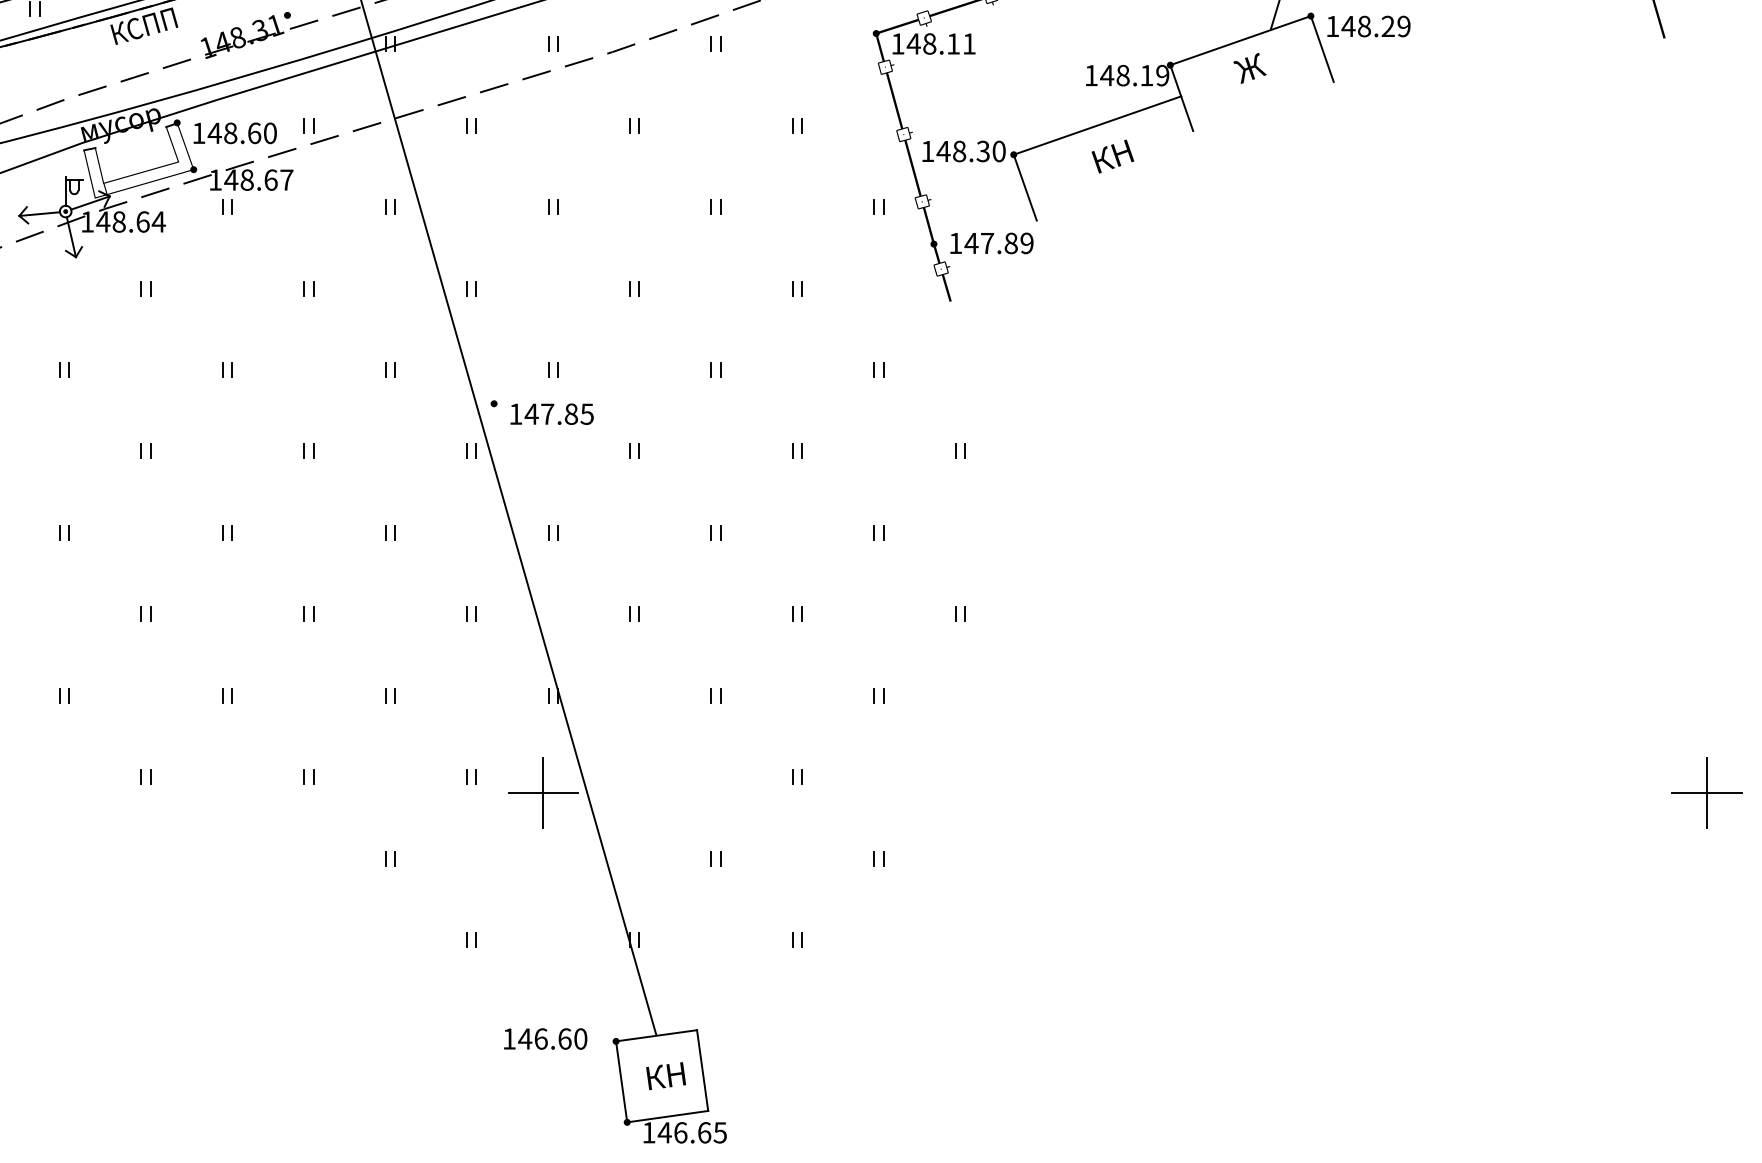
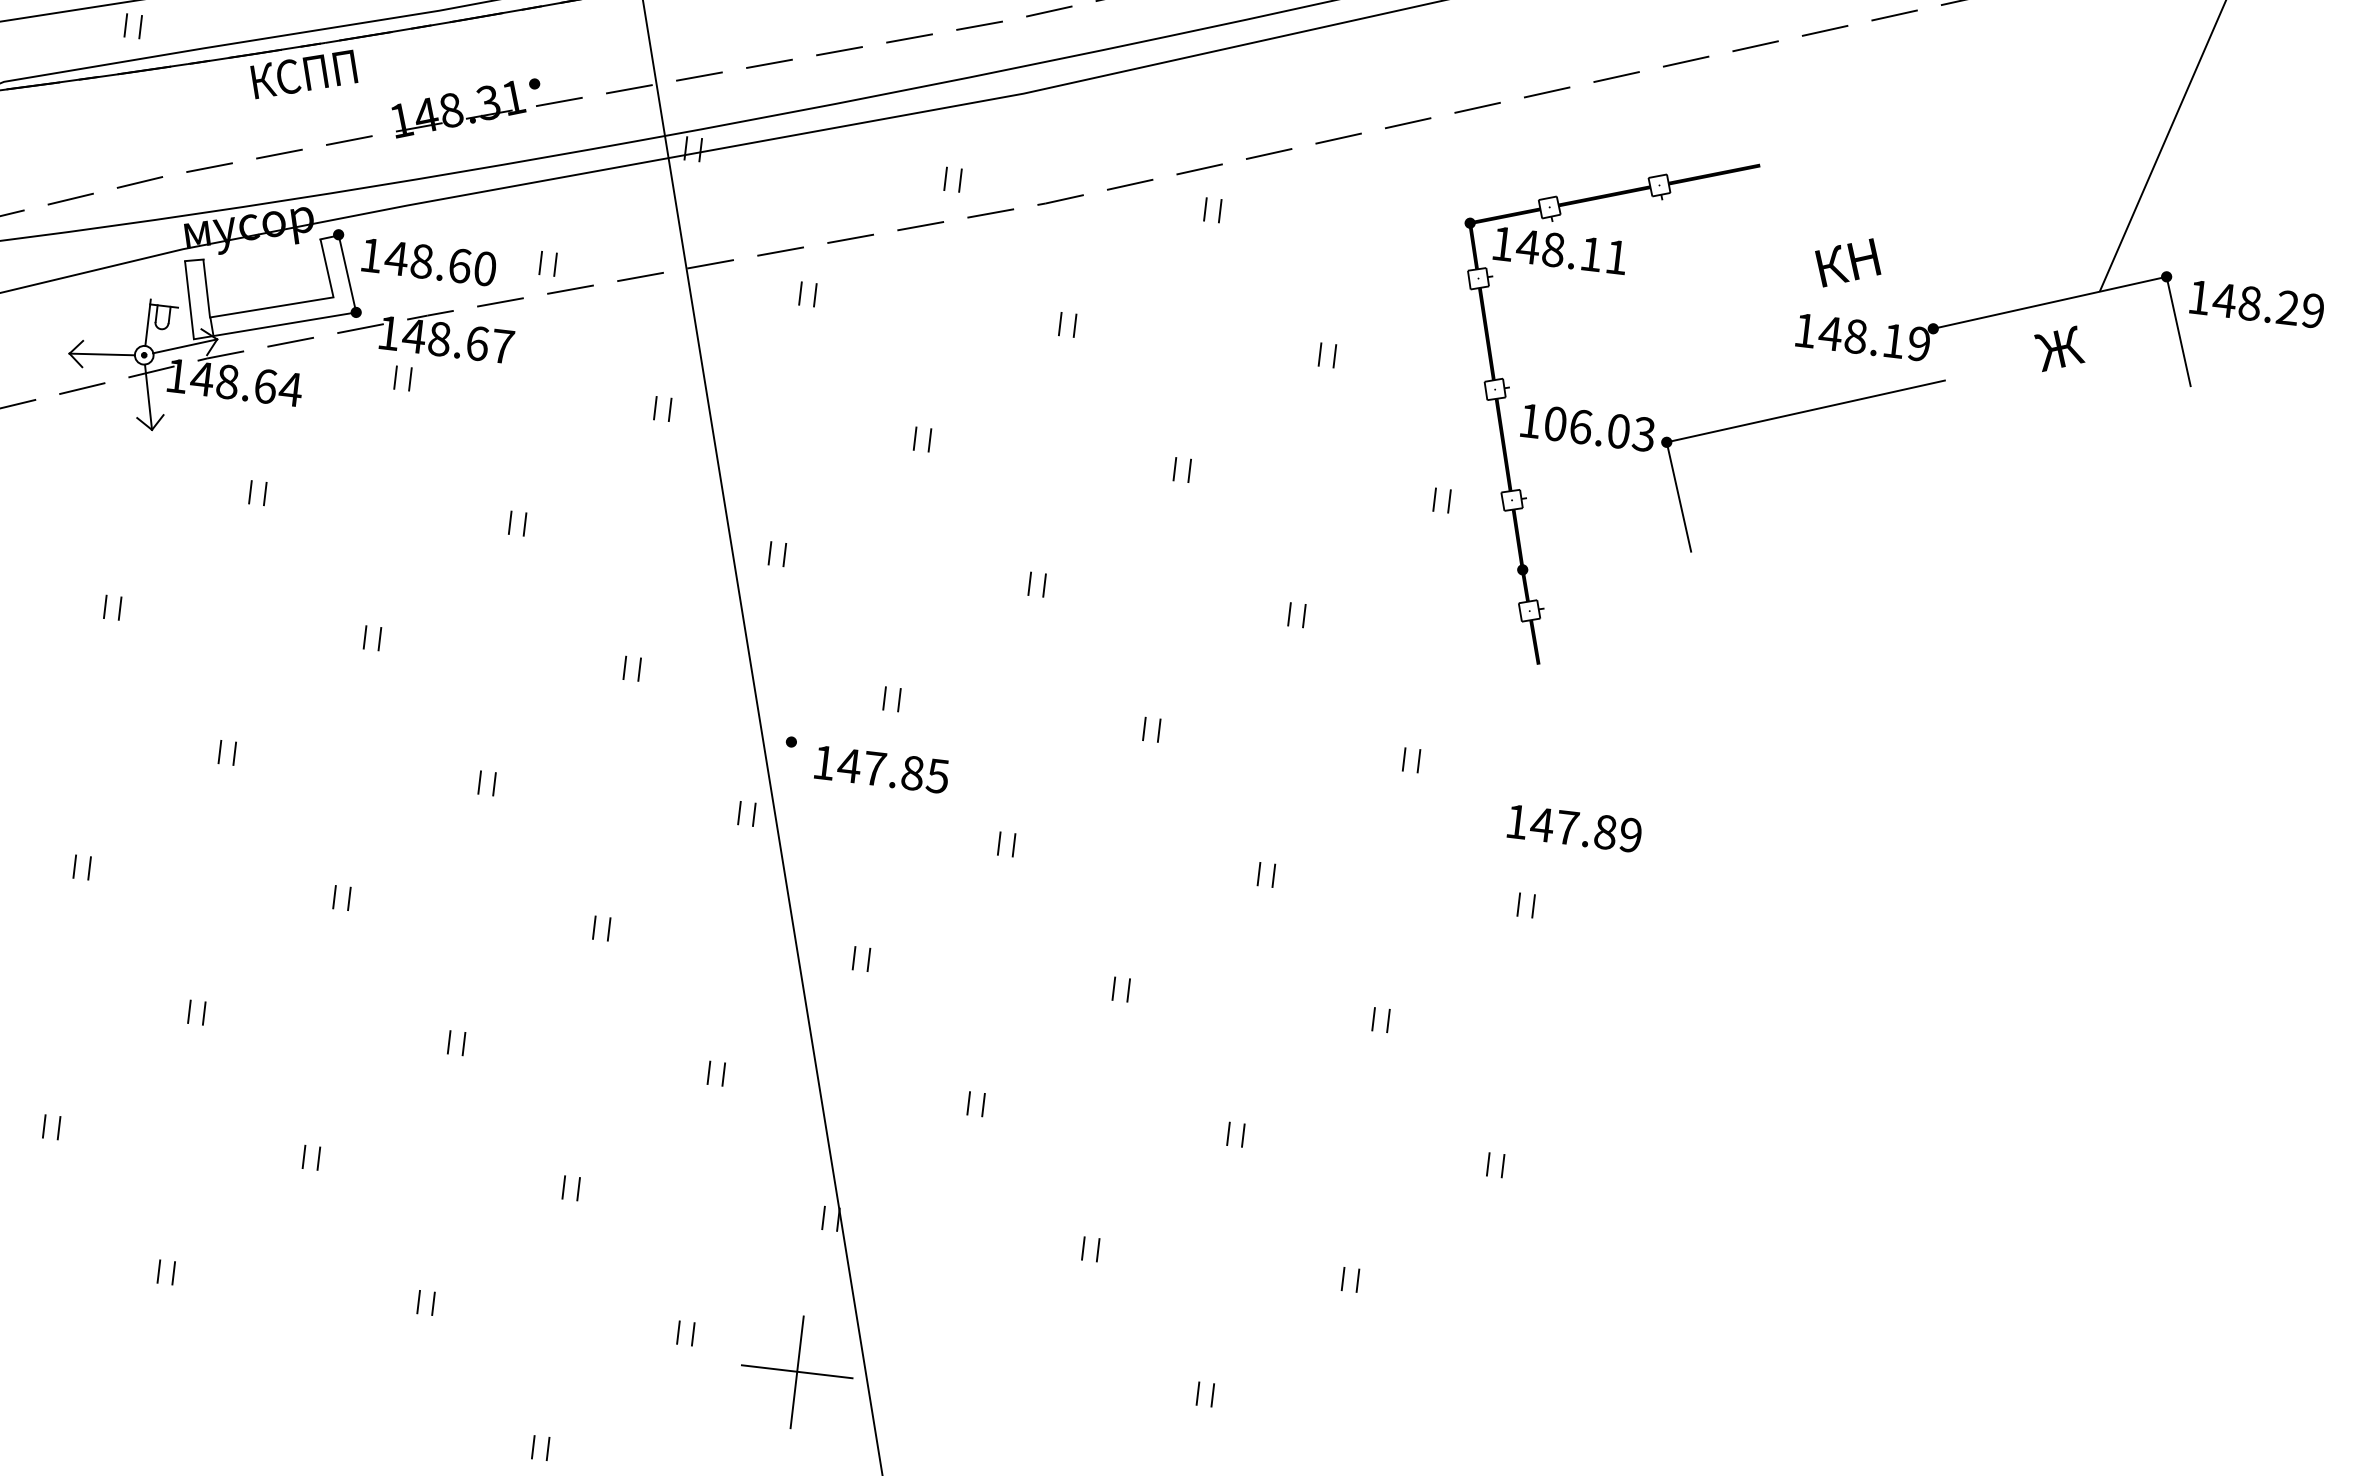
line: (1181, 98) -> (1944, 384), removed
text: (970, 151) -> (1598, 428), 148.30 -> 106.03
text: (1112, 156) -> (1847, 262), moved
text: (991, 243) -> (1574, 828), moved

